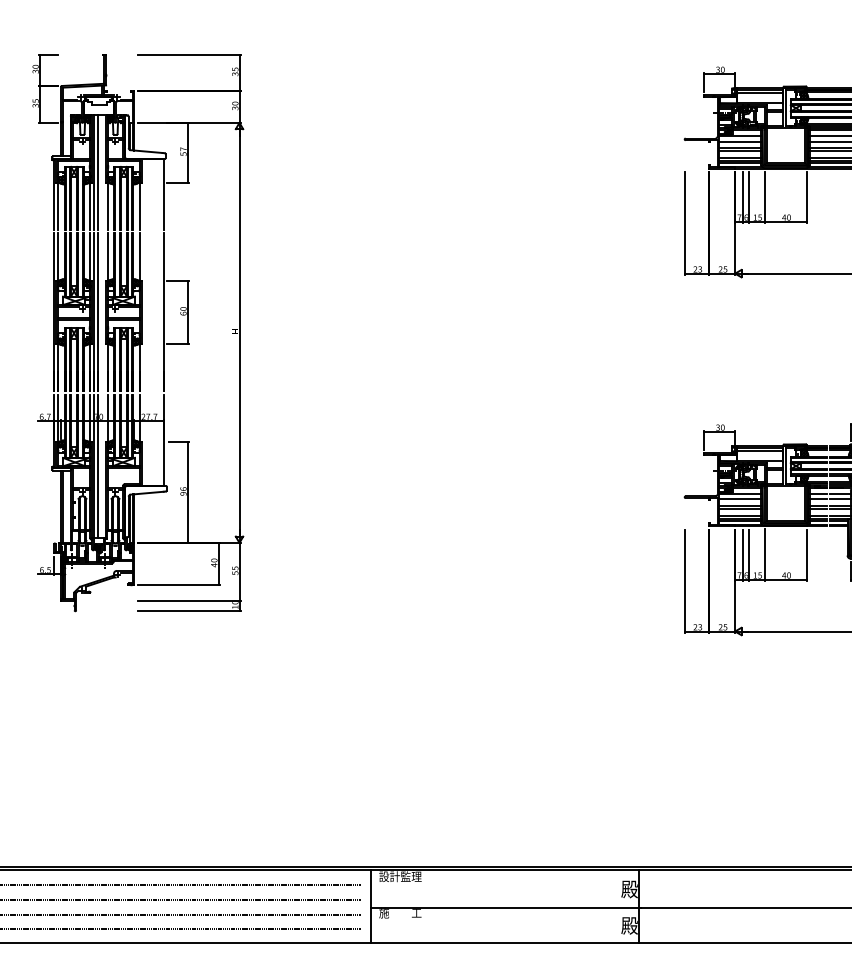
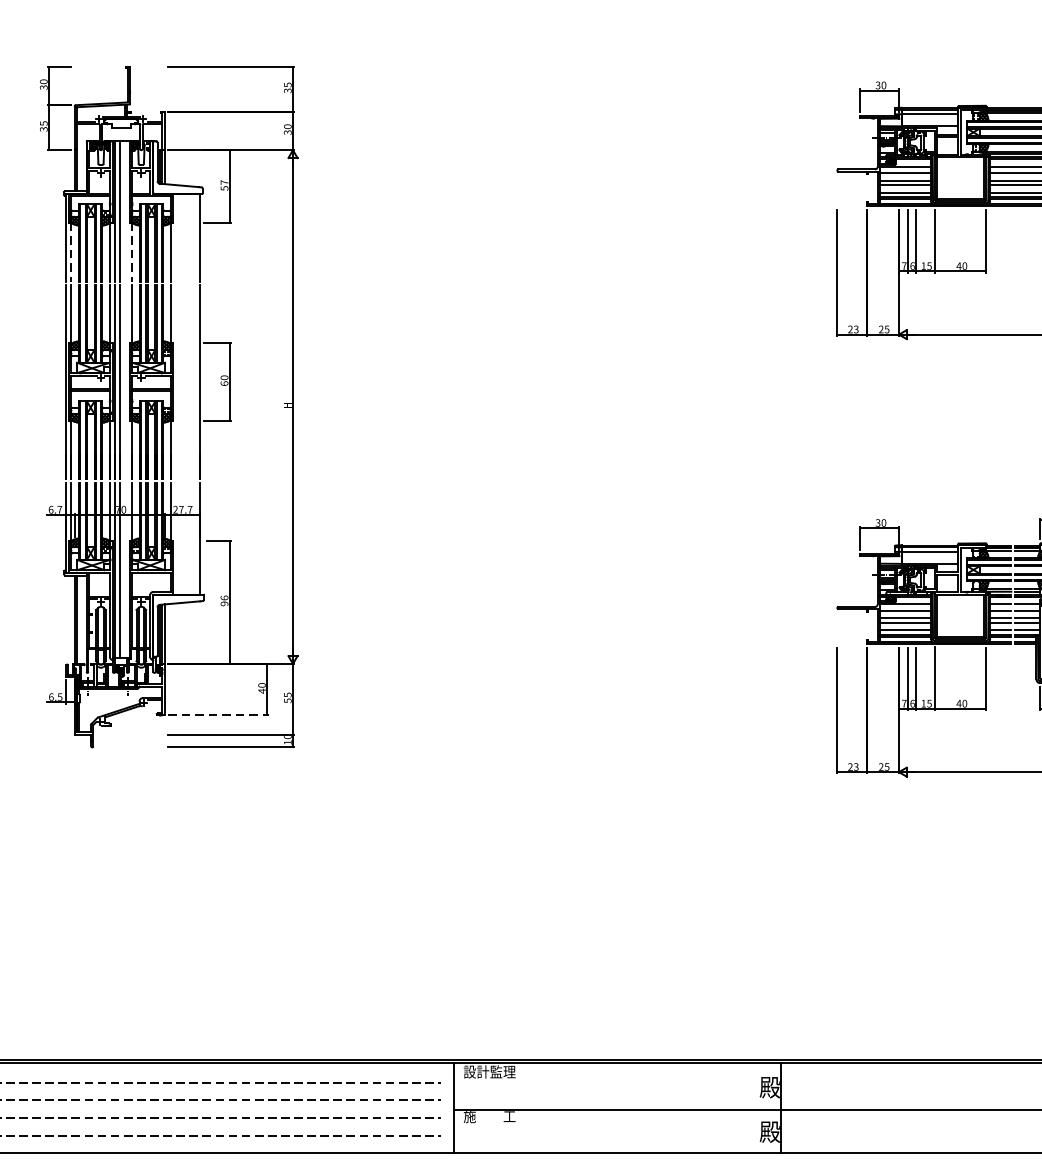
line: (58, 206) -> (71, 252), solid -> dashed
line: (108, 206) -> (132, 252), solid -> dashed
line: (178, 584) -> (218, 714), solid -> dashed

